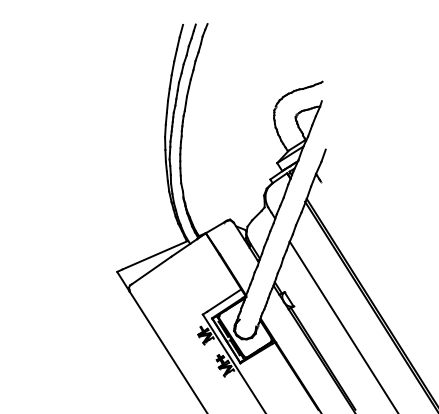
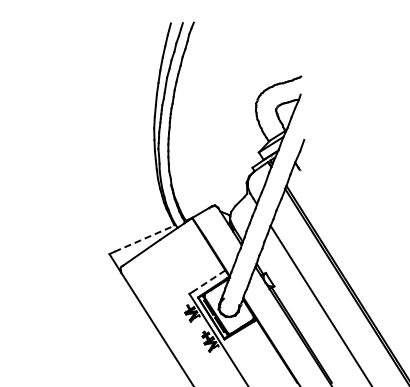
line: (155, 255) -> (145, 238), solid -> dashed
line: (224, 301) -> (209, 281), solid -> dashed

